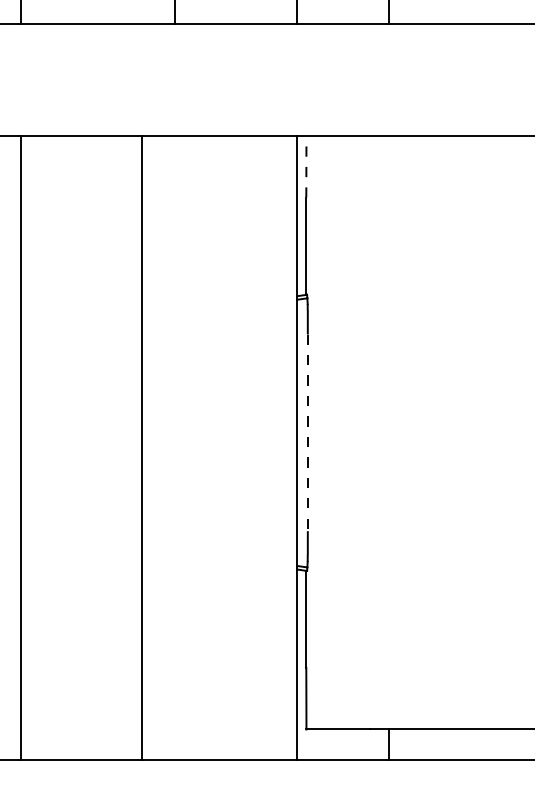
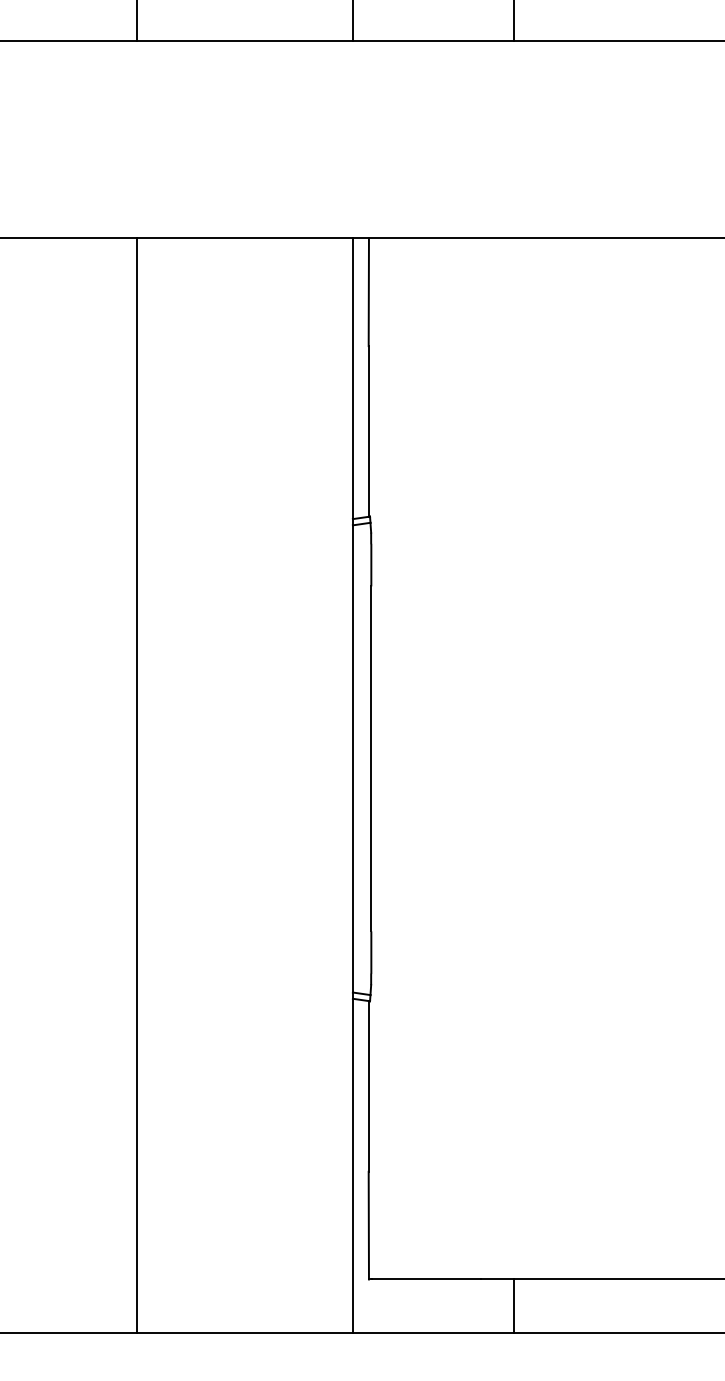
line: (306, 166) -> (369, 291), dashed -> solid
line: (307, 433) -> (370, 760), dashed -> solid
line: (141, 448) -> (137, 786), moved

